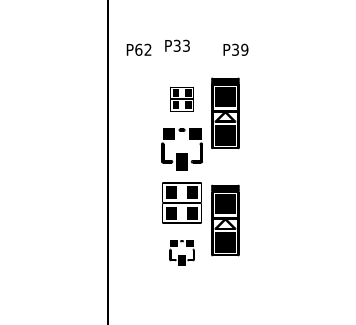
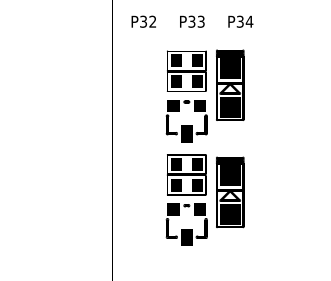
text: (177, 45) -> (192, 21), moved
text: (138, 49) -> (143, 21), P62 -> P32
text: (244, 49) -> (249, 21), P39 -> P34
part: (181, 98) -> (186, 70), size x1.67
part: (181, 252) -> (186, 224), size x1.67

